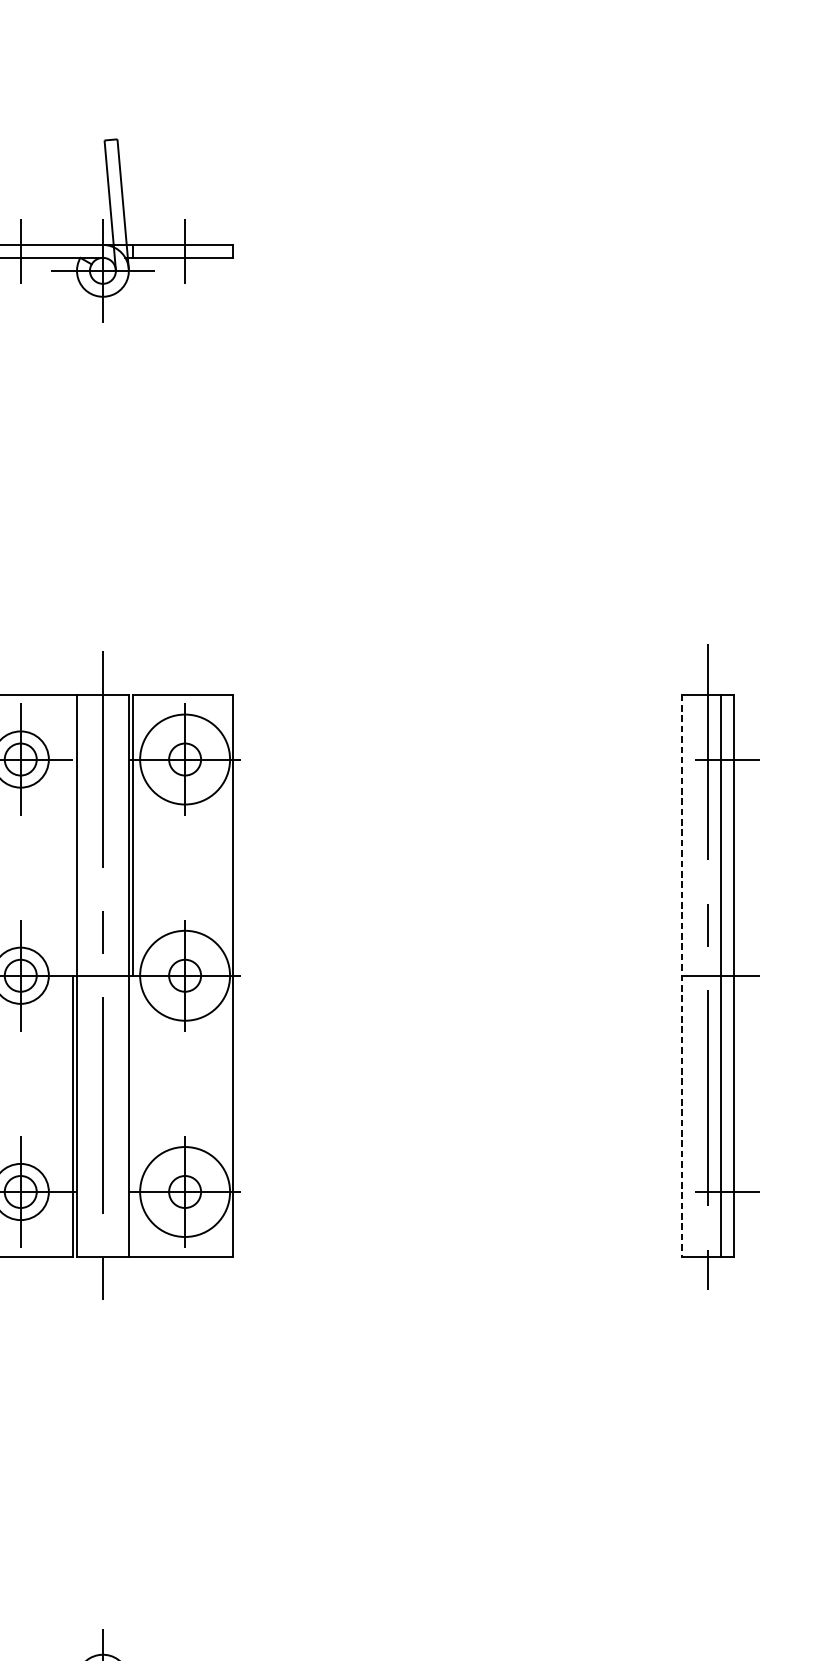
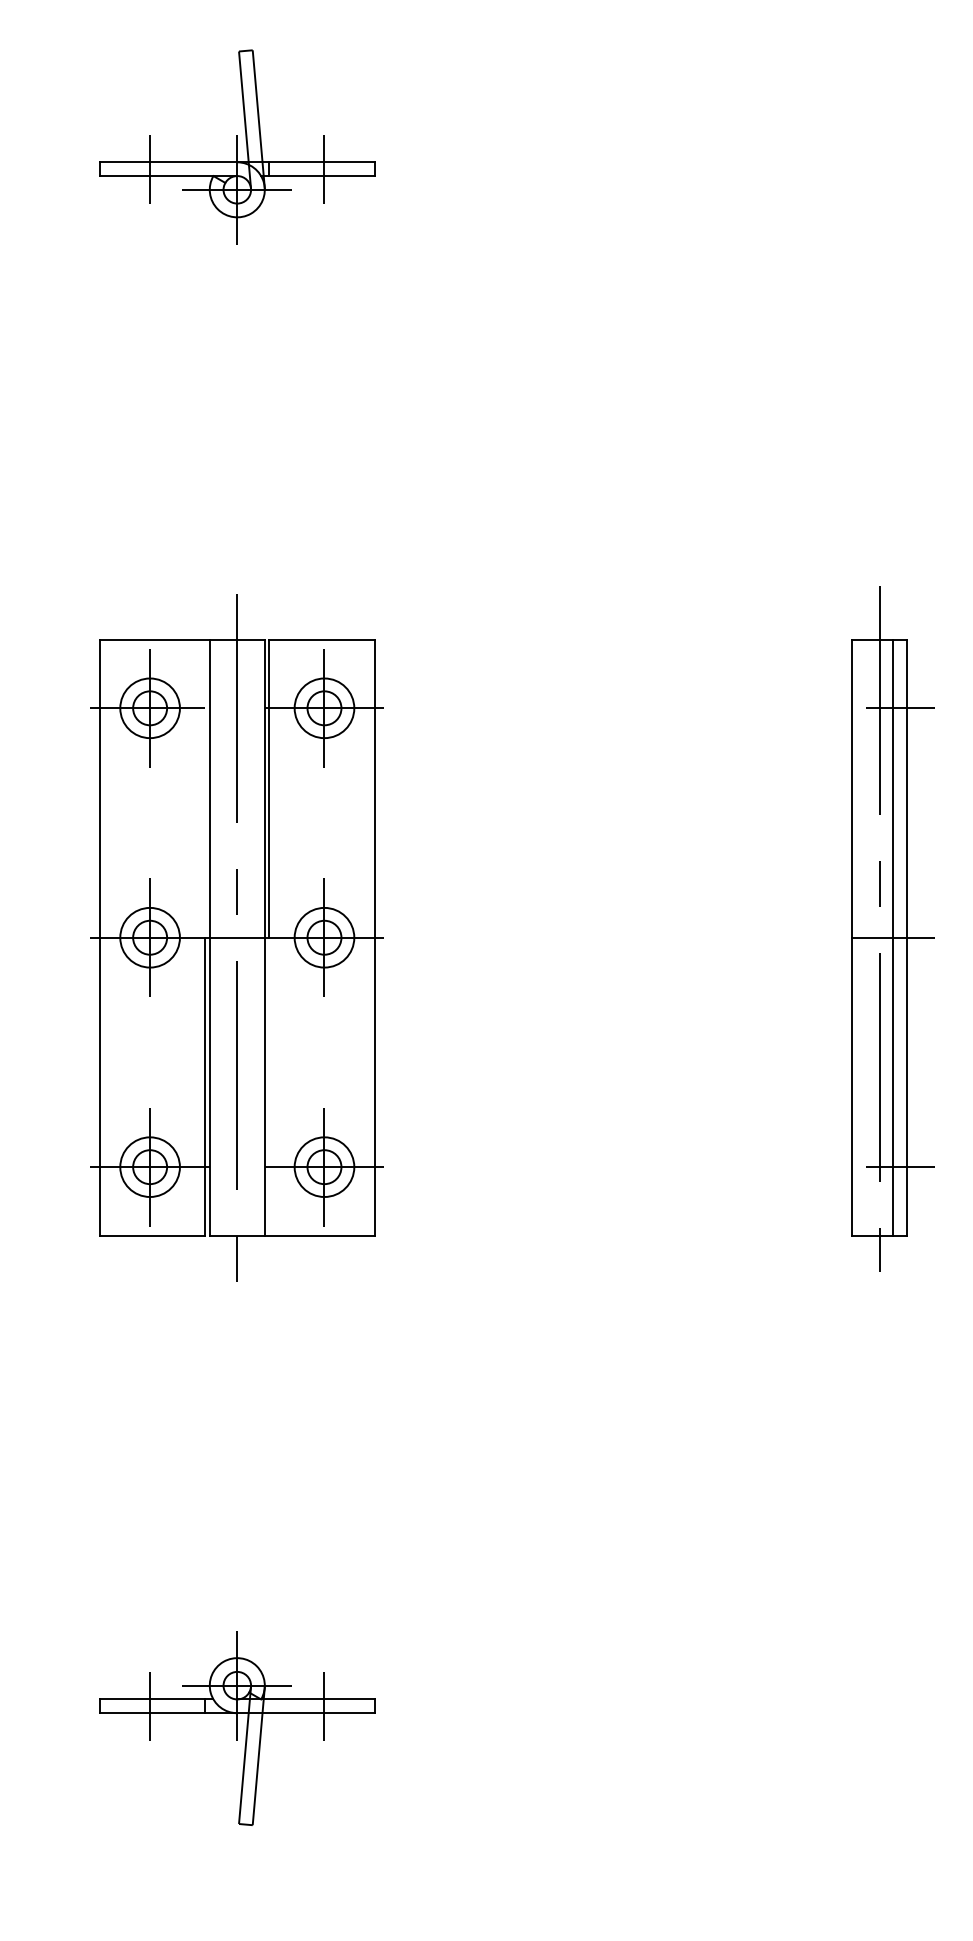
circle: (185, 759) -> (324, 708), size x0.62
circle: (185, 975) -> (324, 937), size x0.62
line: (682, 976) -> (852, 938), dashed -> solid
circle: (185, 1192) -> (324, 1167), size x0.62

